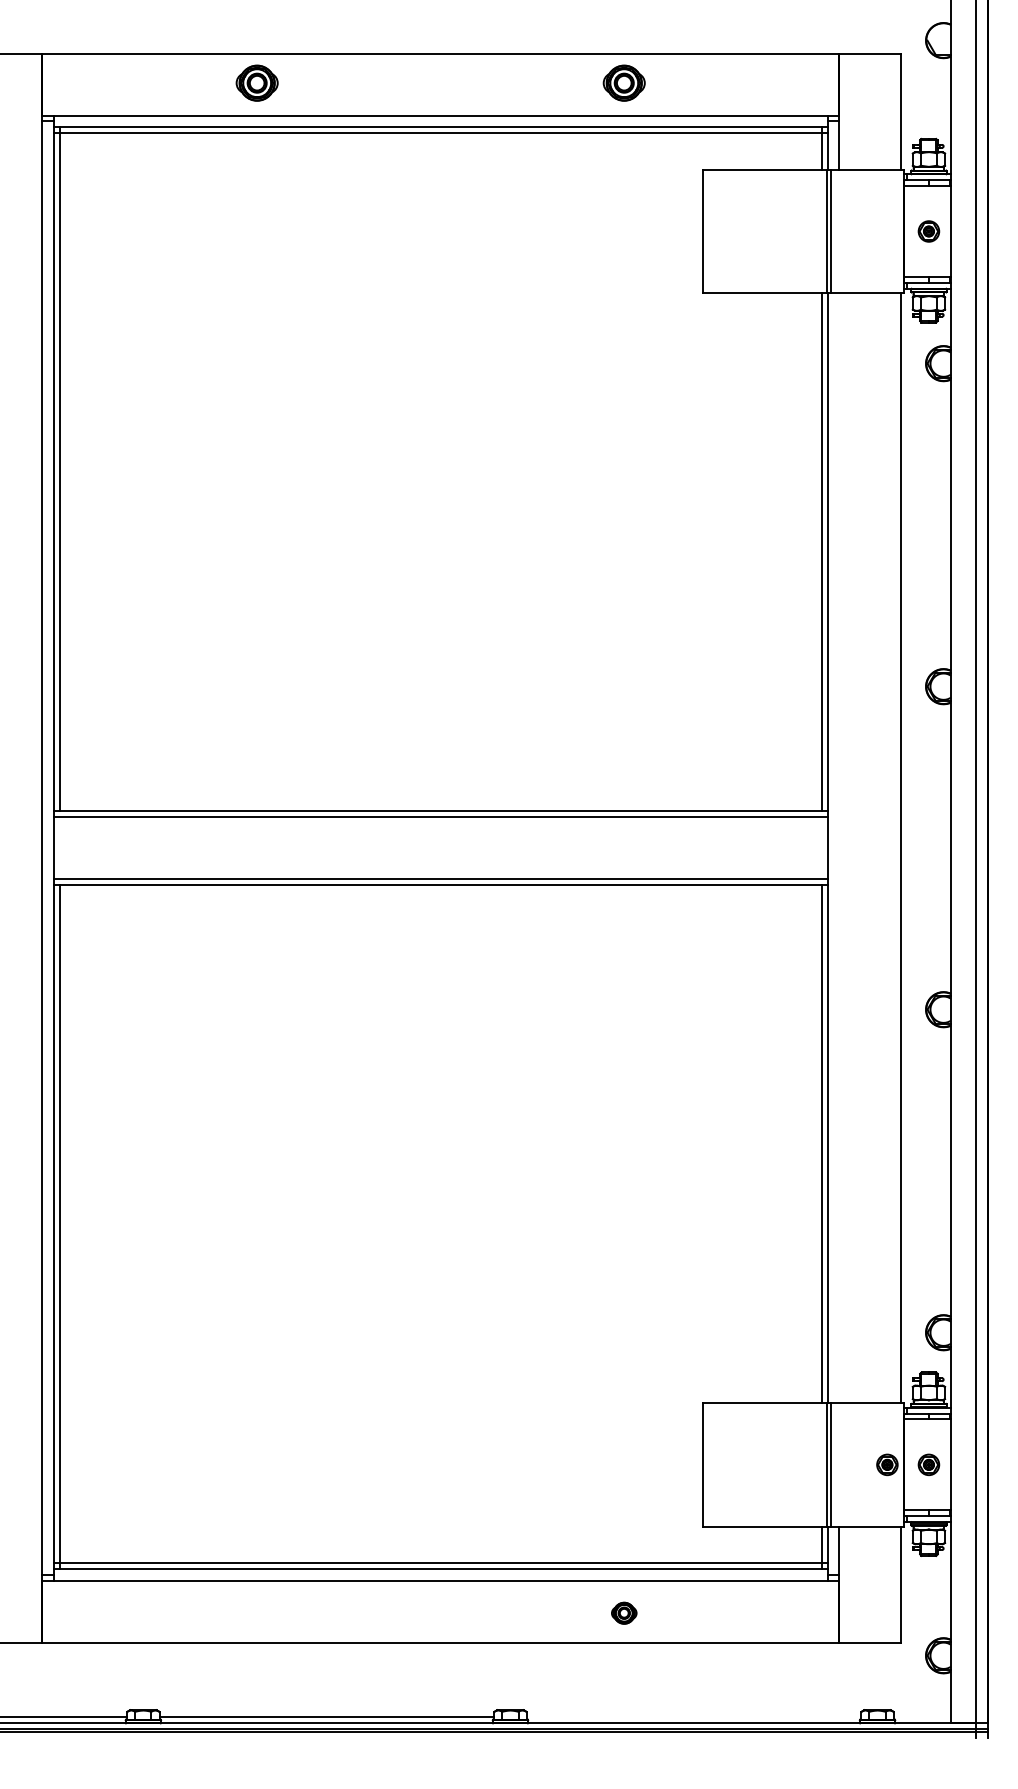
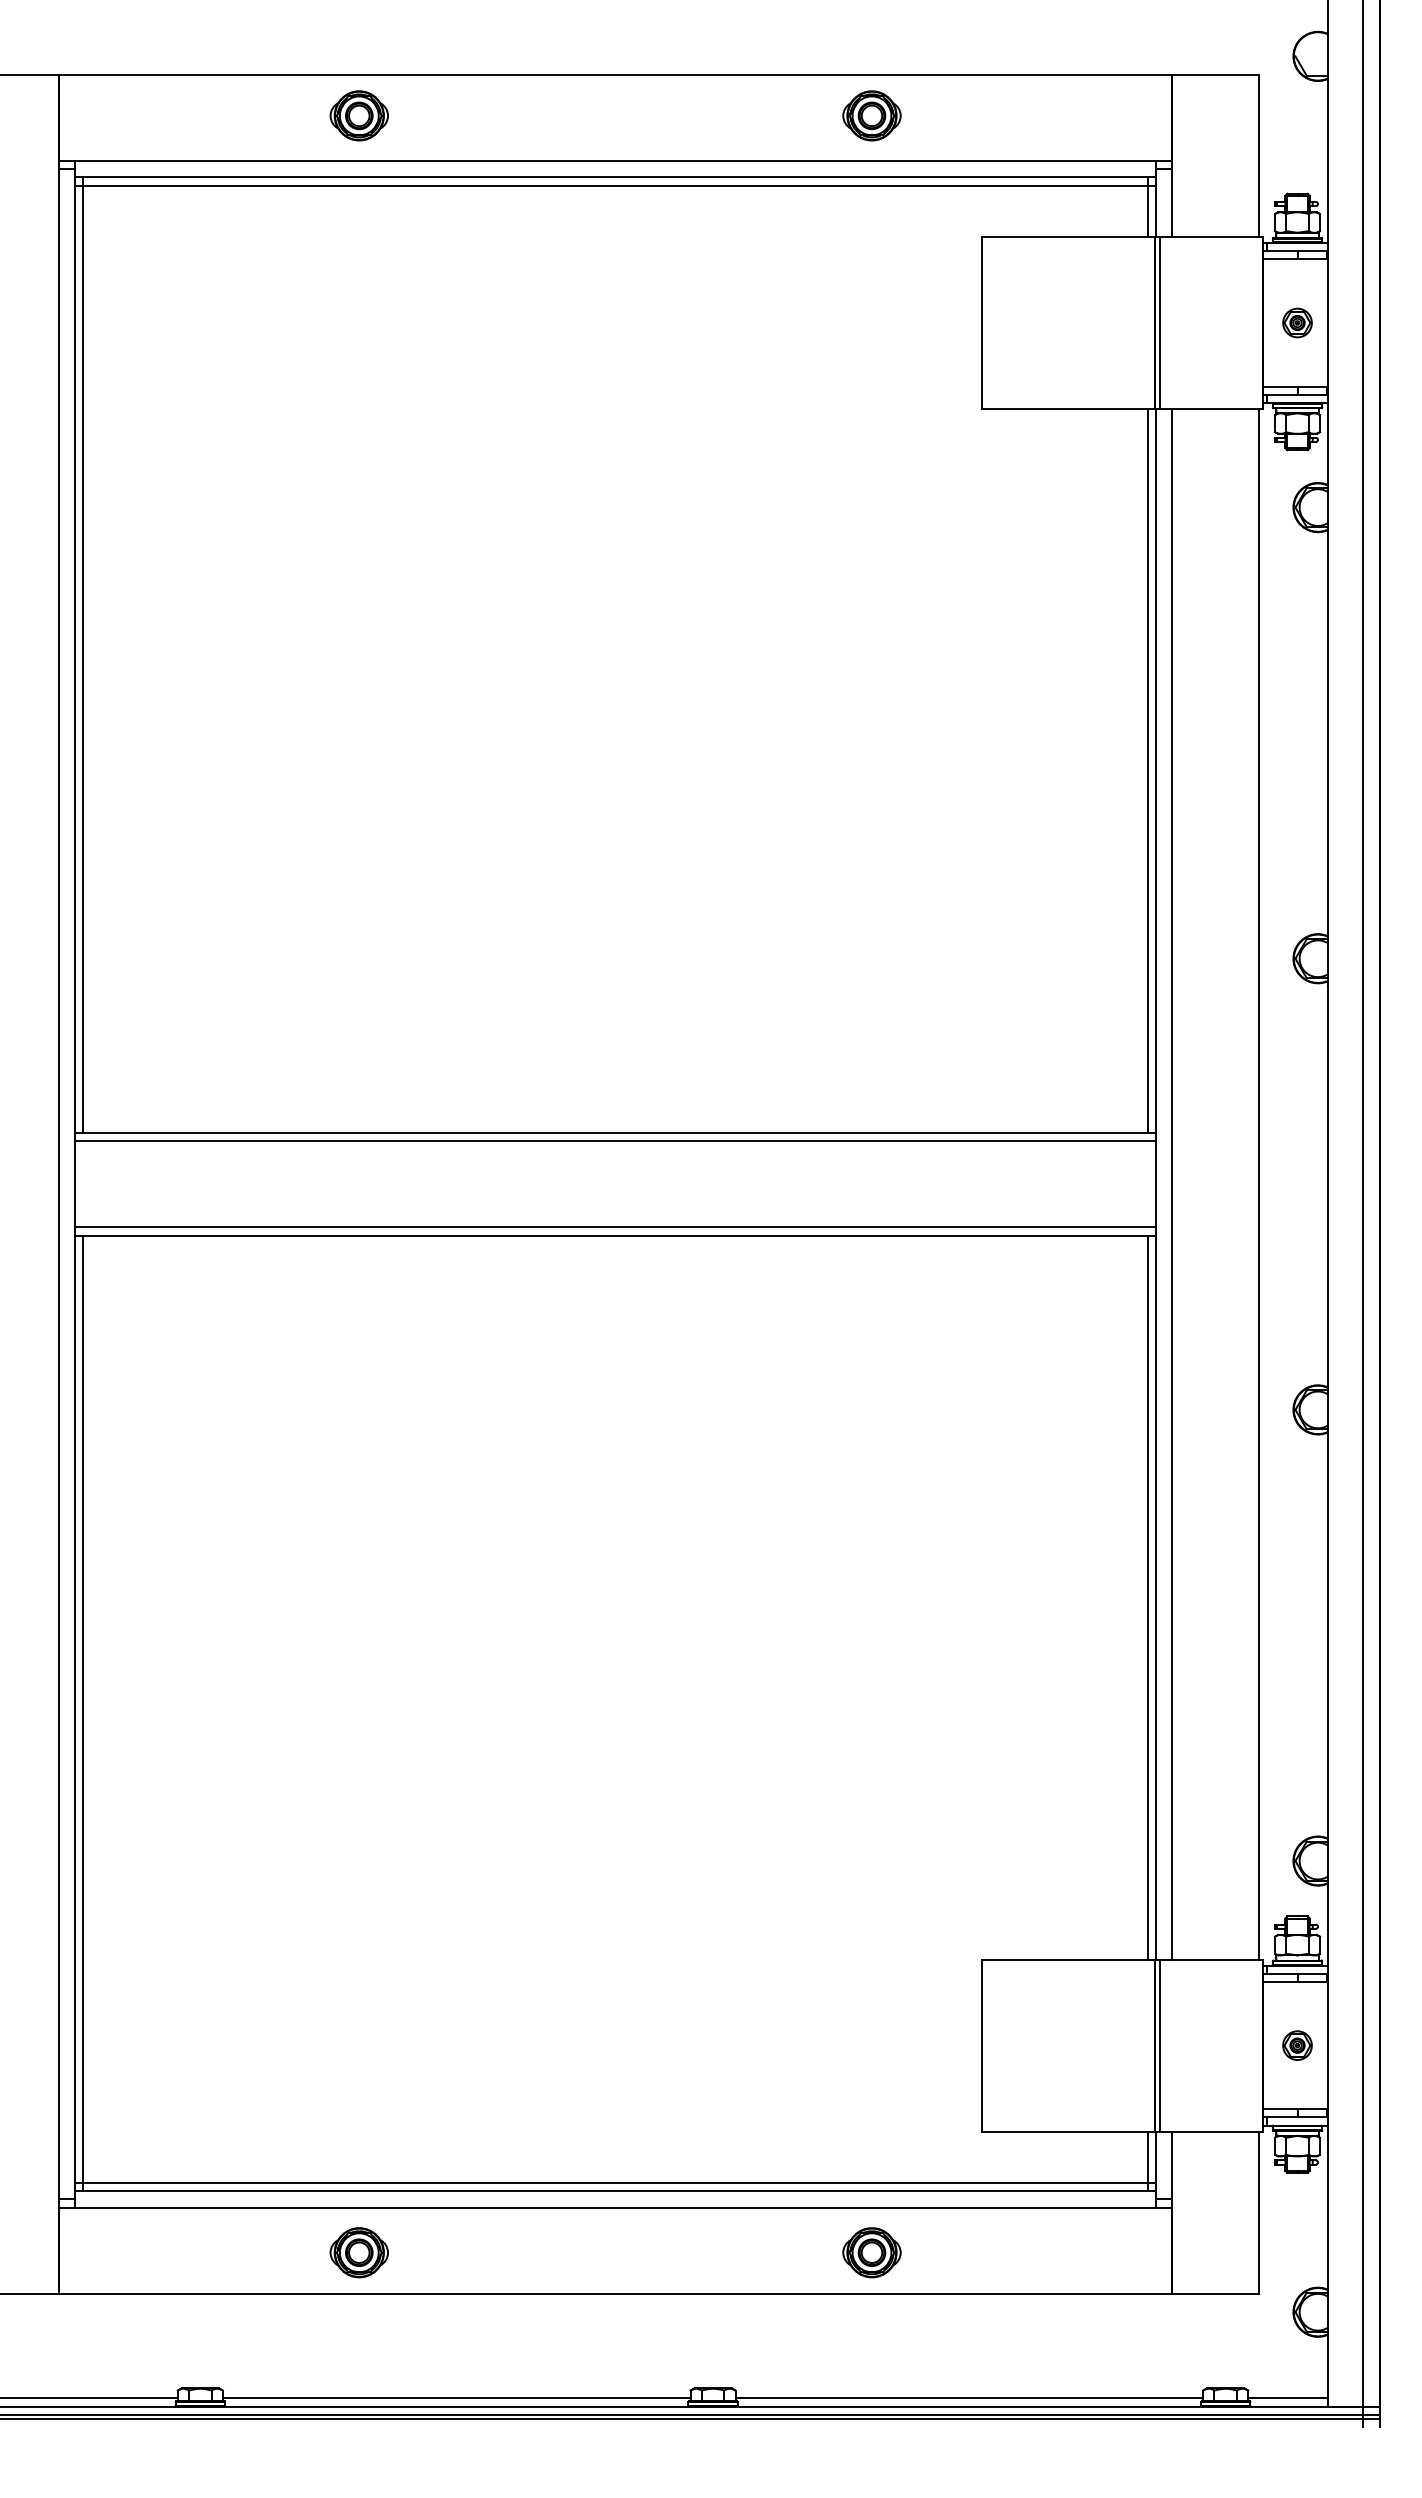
line: (839, 848) -> (1172, 1184), added
part: (887, 1464) -> (1239, 2045), removed
part: (256, 1613) -> (358, 2252), added
part: (623, 1613) -> (871, 2252), size x1.67
line: (694, 1717) -> (969, 2398), added
line: (922, 1717) -> (1288, 2398), added

